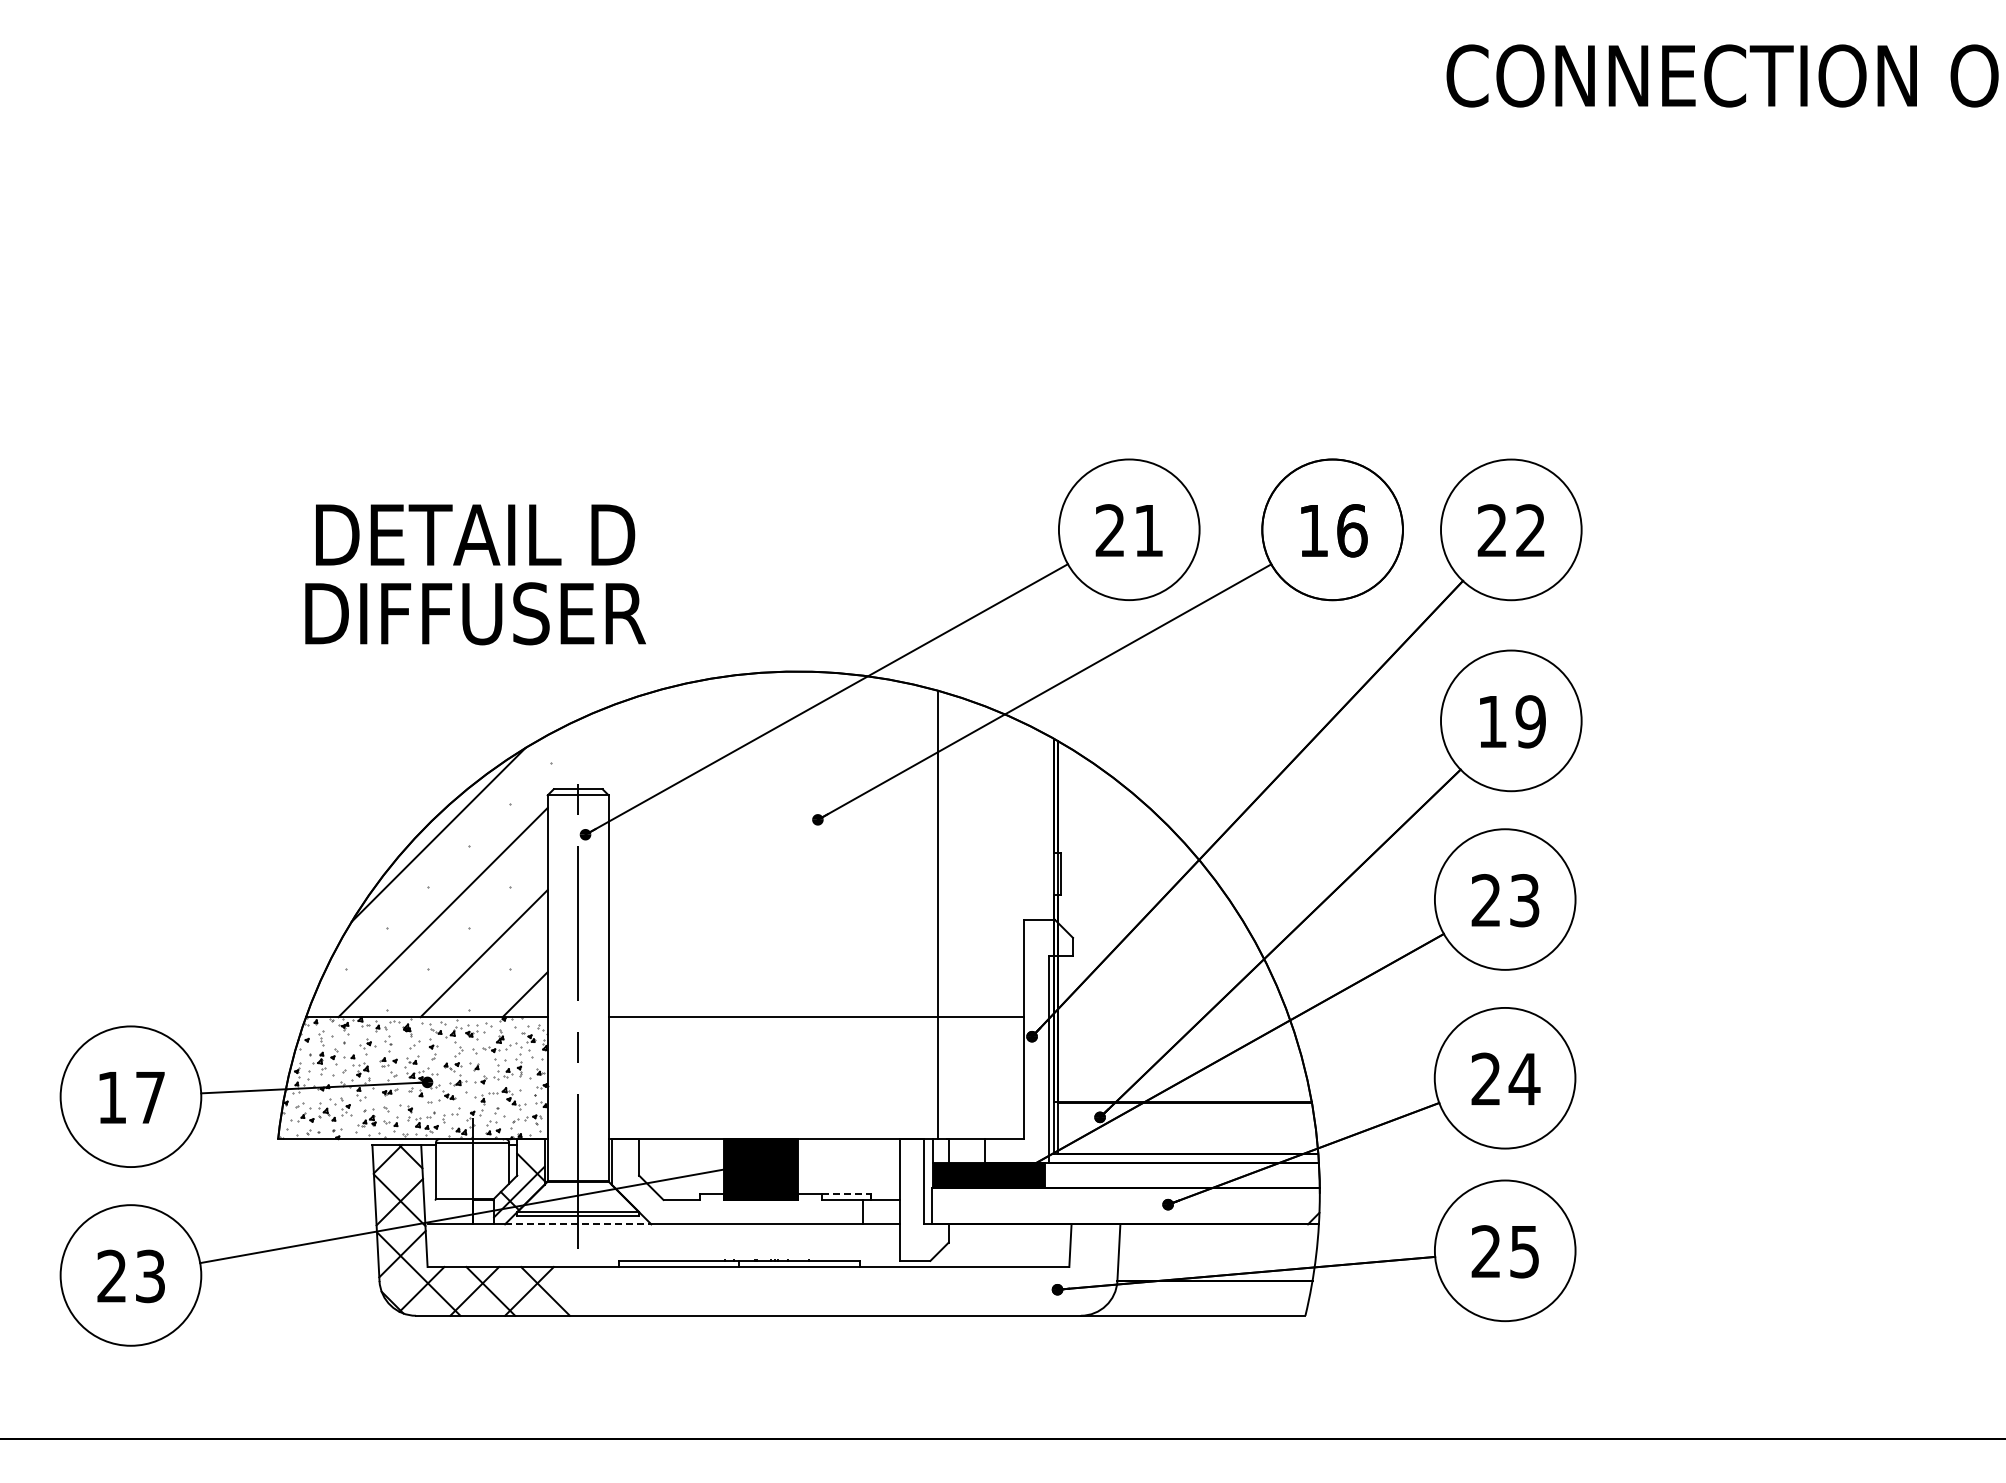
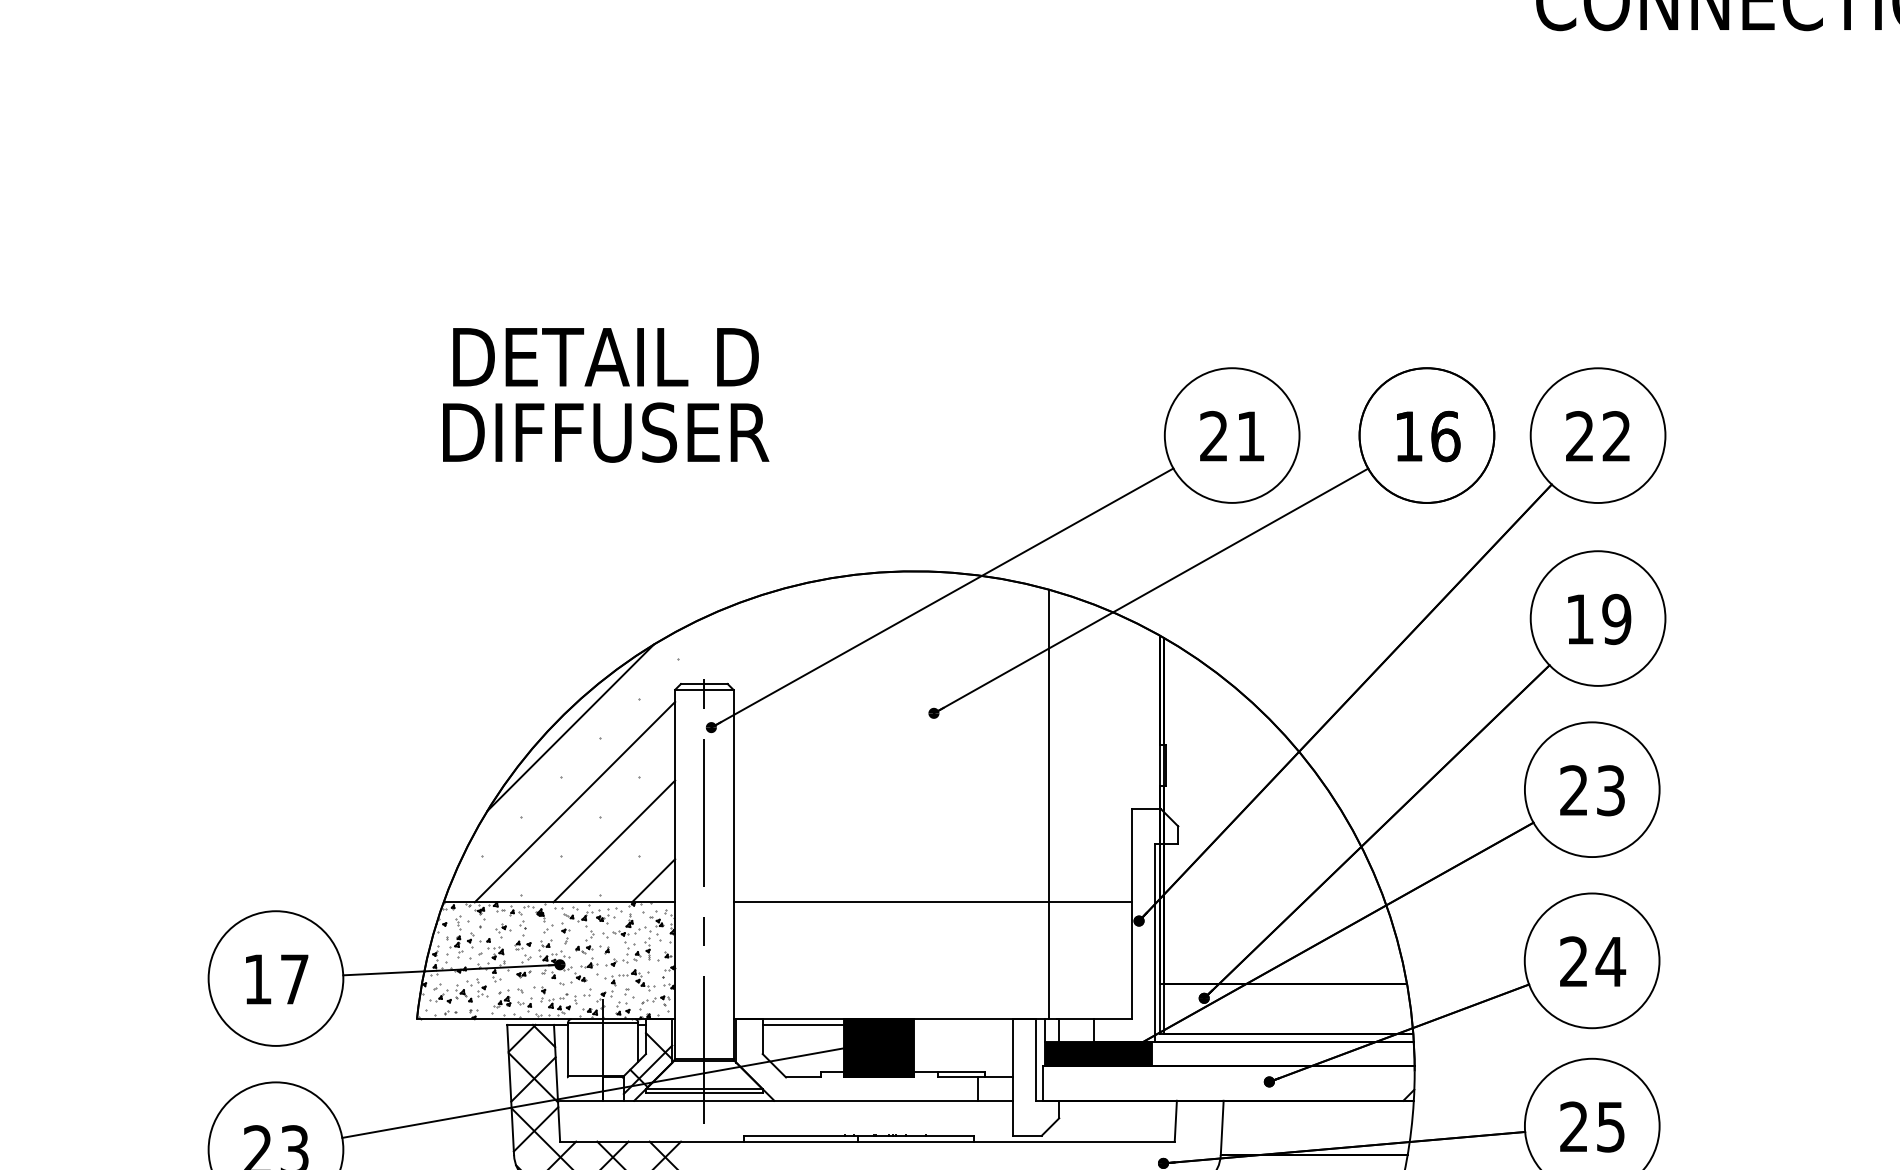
text: (475, 574) -> (605, 395), moved
line: (681, 1145) -> (803, 1025), added
line: (846, 1193) -> (961, 1071), dashed -> solid
line: (578, 1224) -> (704, 1100), dashed -> solid

